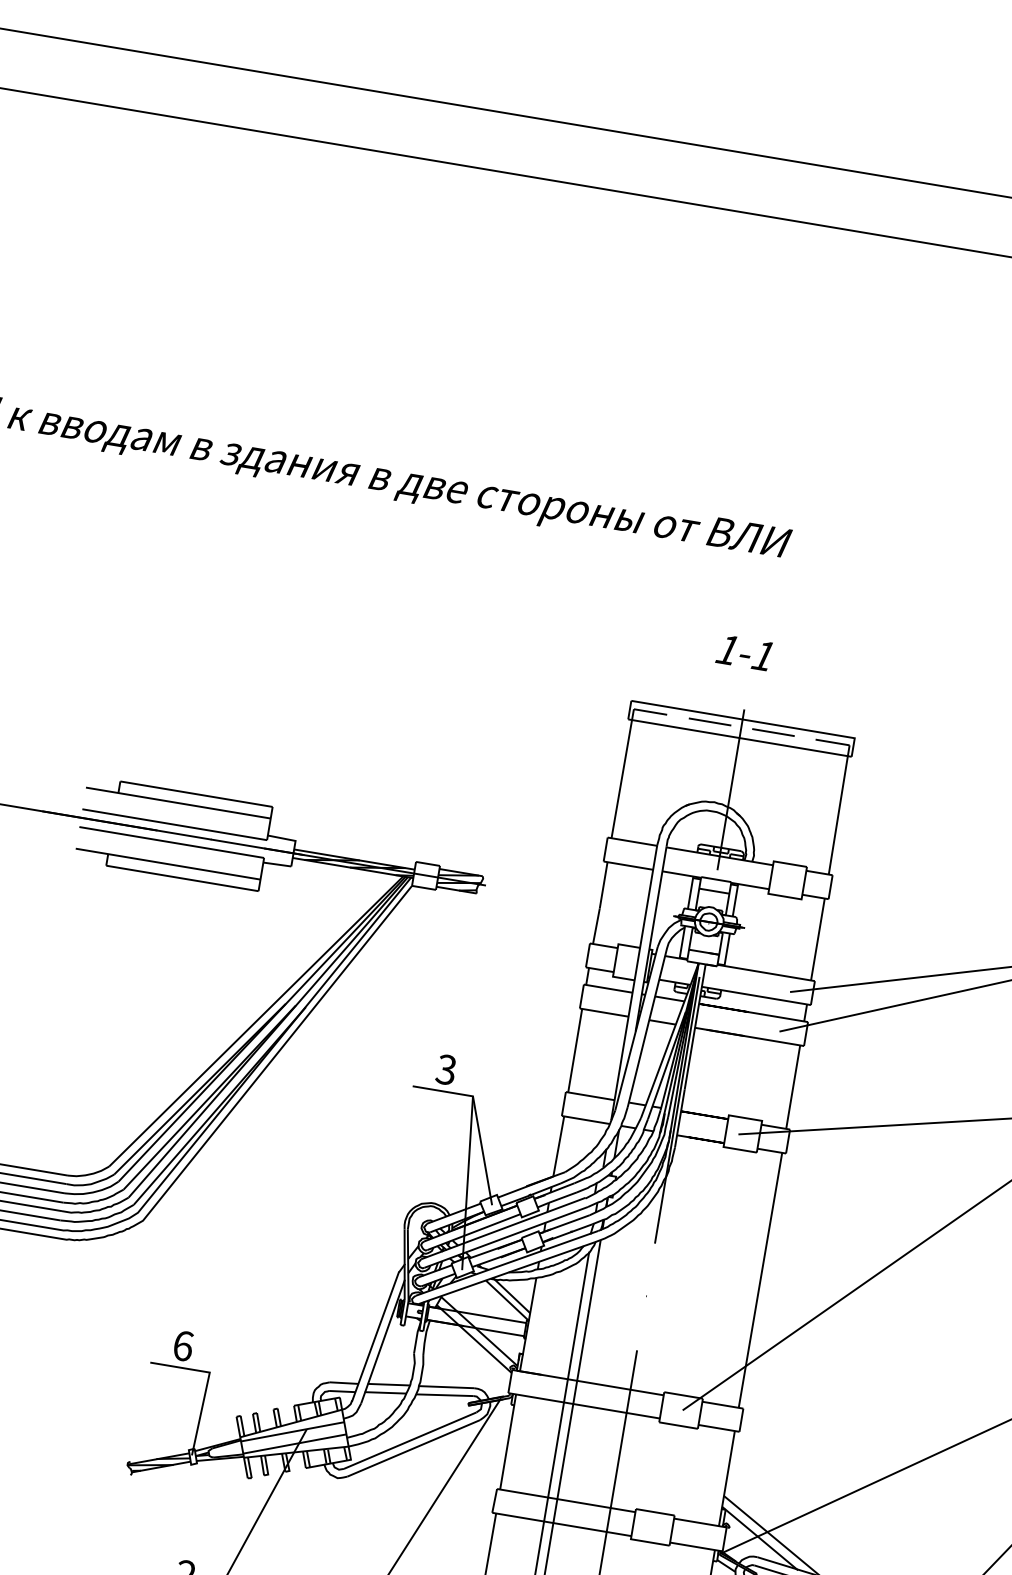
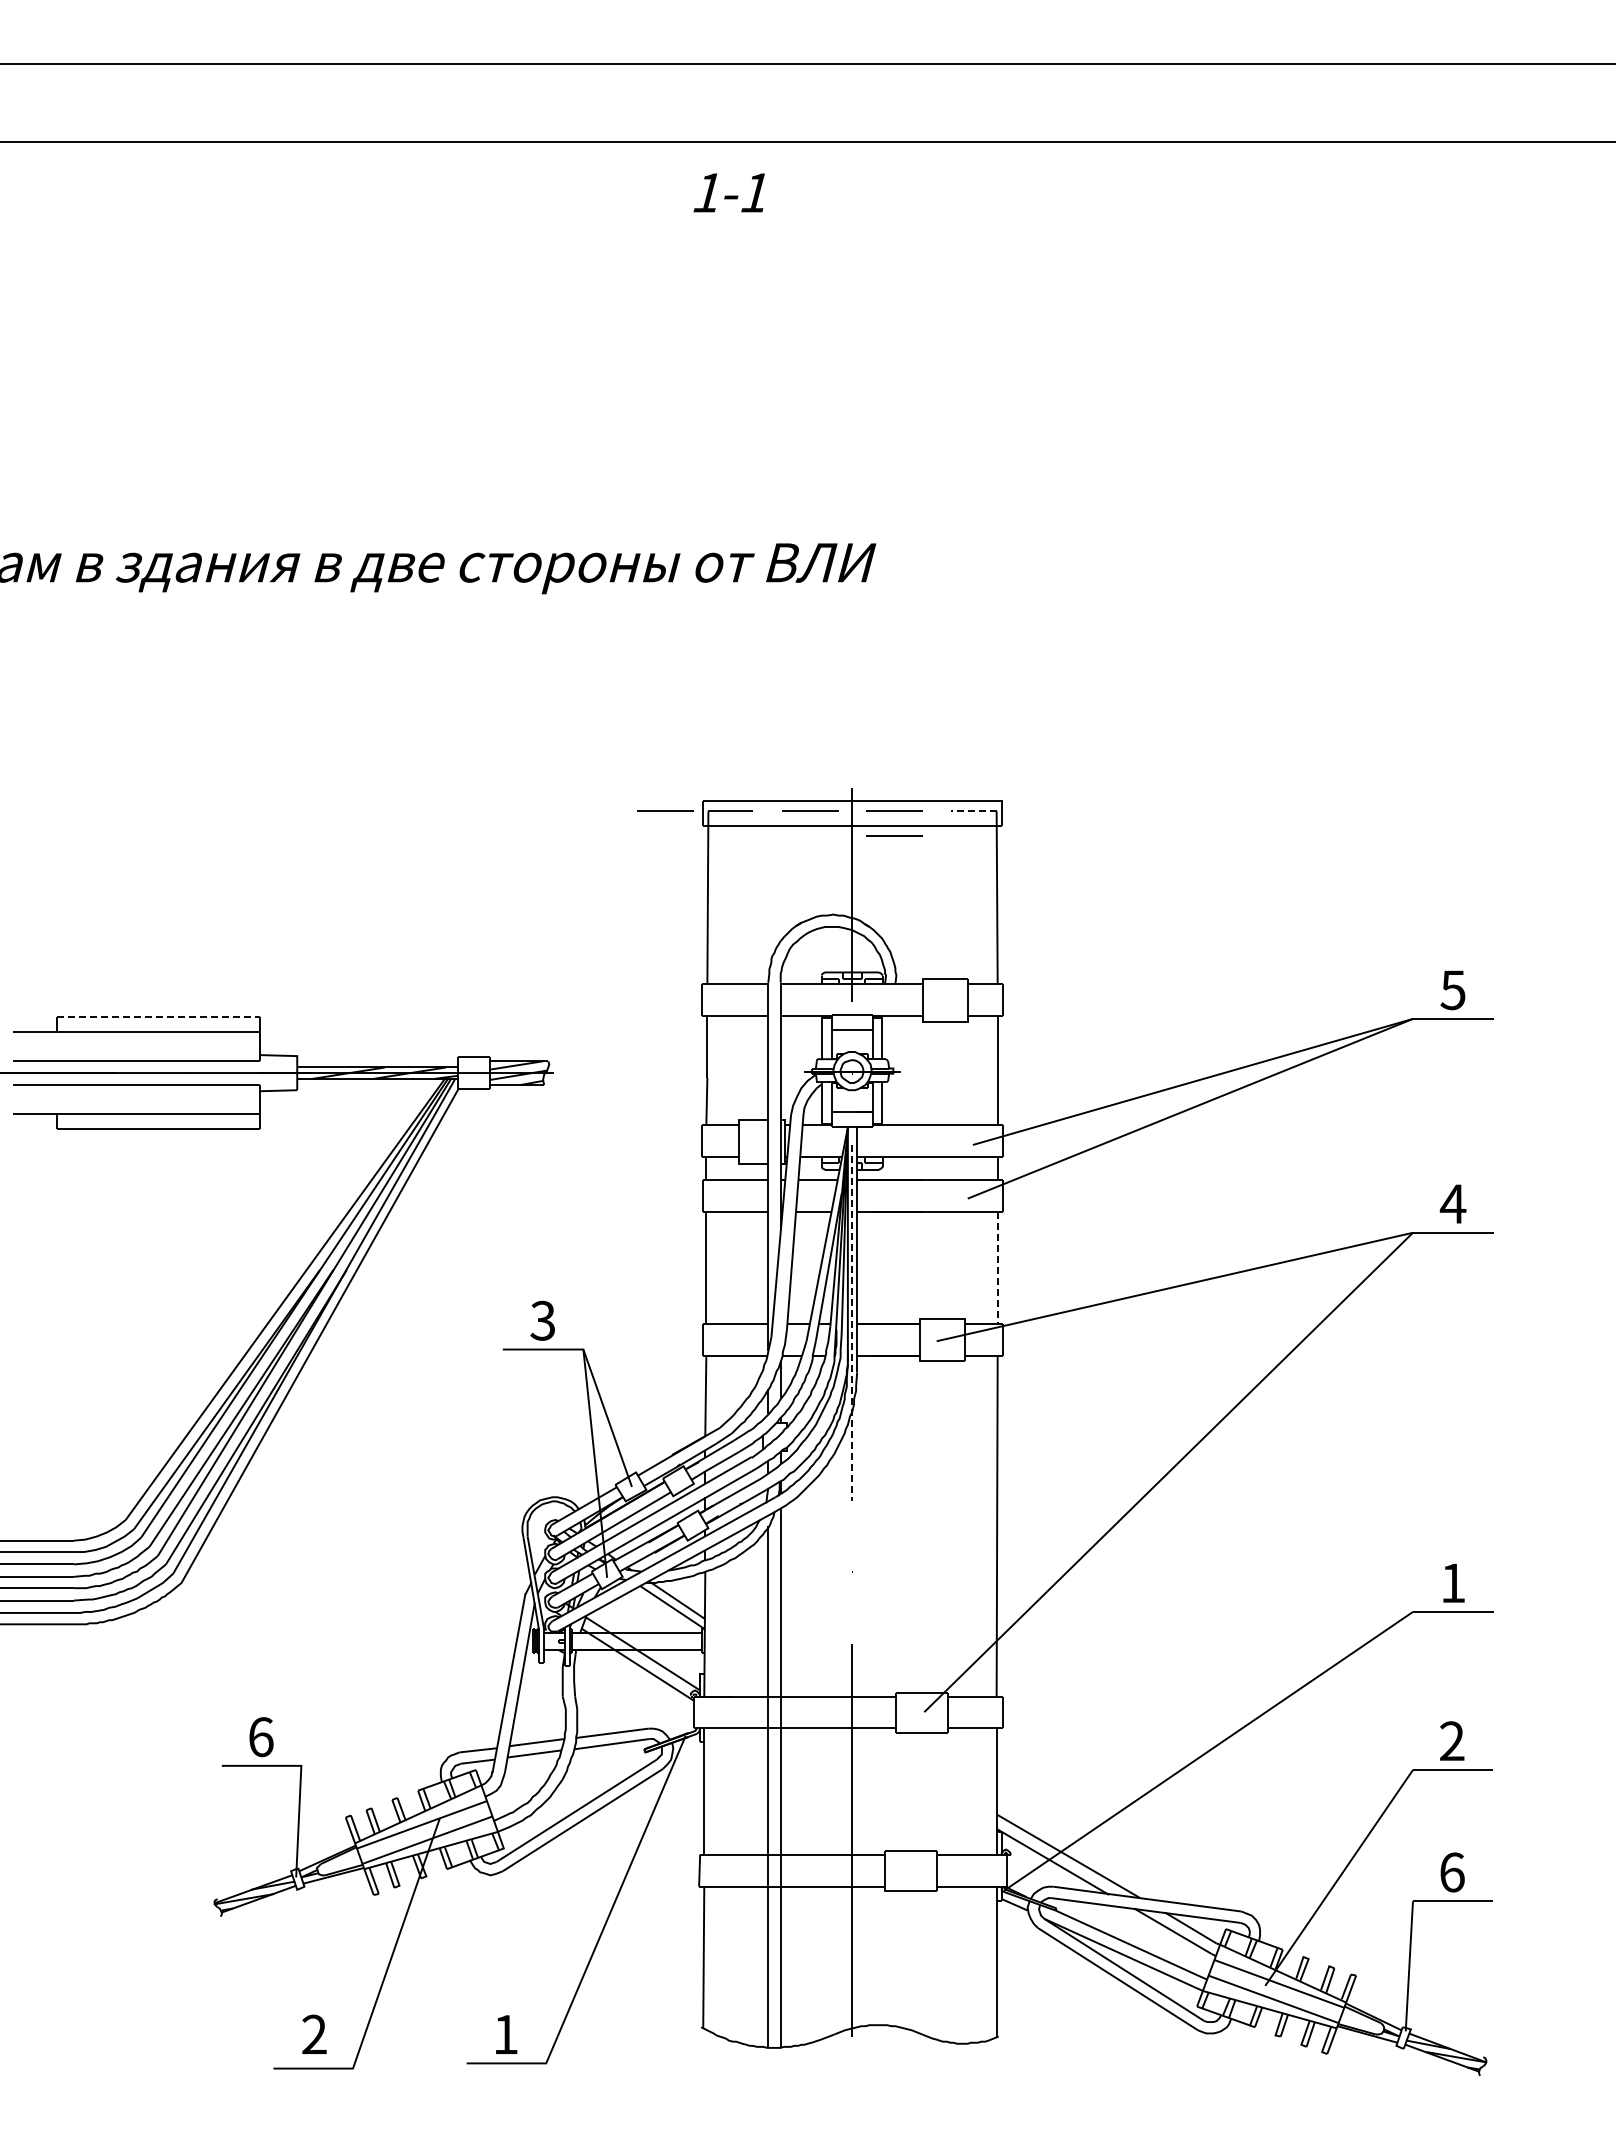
text: (743, 652) -> (728, 192), moved
line: (601, 703) -> (665, 810), added
line: (832, 742) -> (973, 811), solid -> dashed
line: (770, 750) -> (894, 835), added
line: (196, 793) -> (158, 1016), solid -> dashed
line: (793, 1086) -> (997, 1267), solid -> dashed
line: (677, 1110) -> (852, 1323), solid -> dashed

